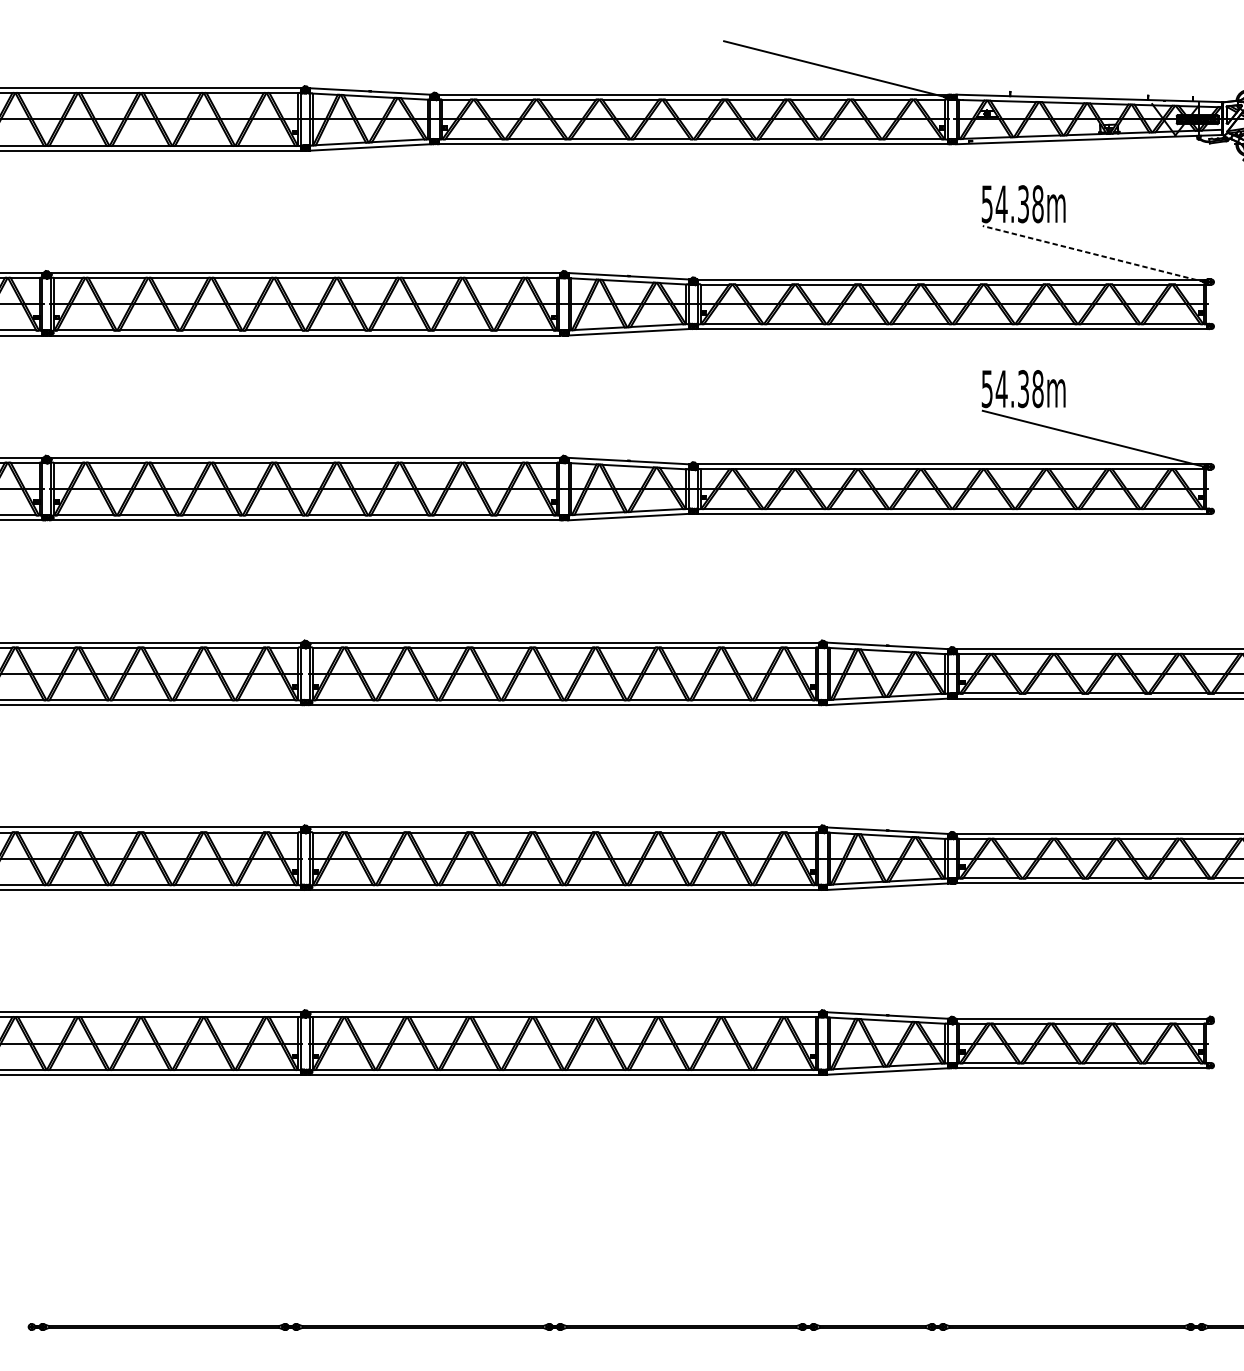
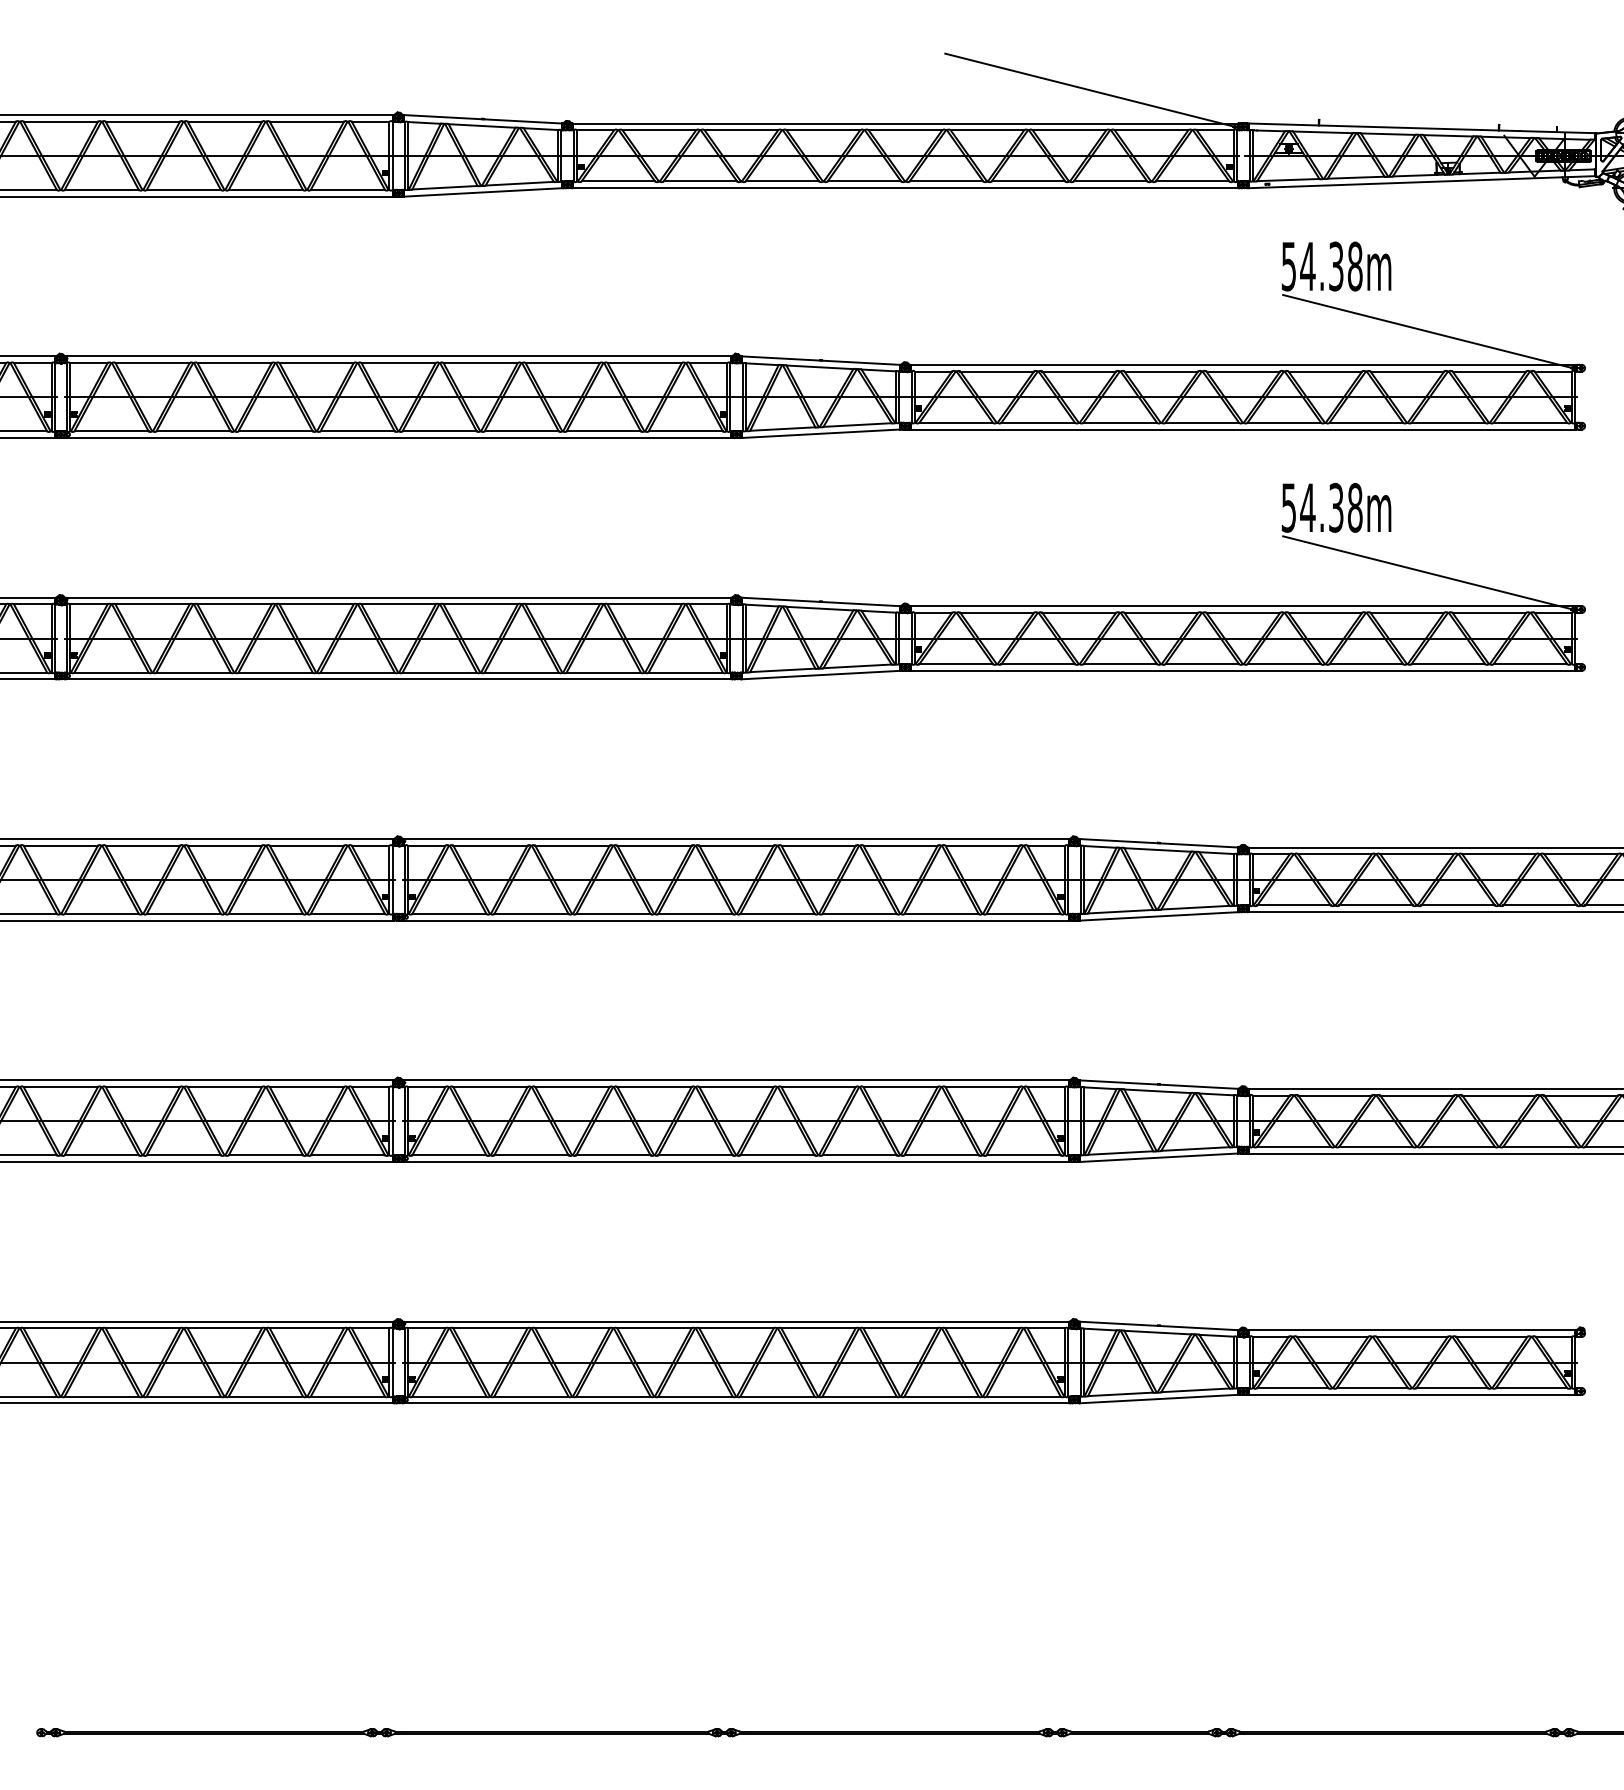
line: (1093, 253) -> (1427, 331), dashed -> solid

